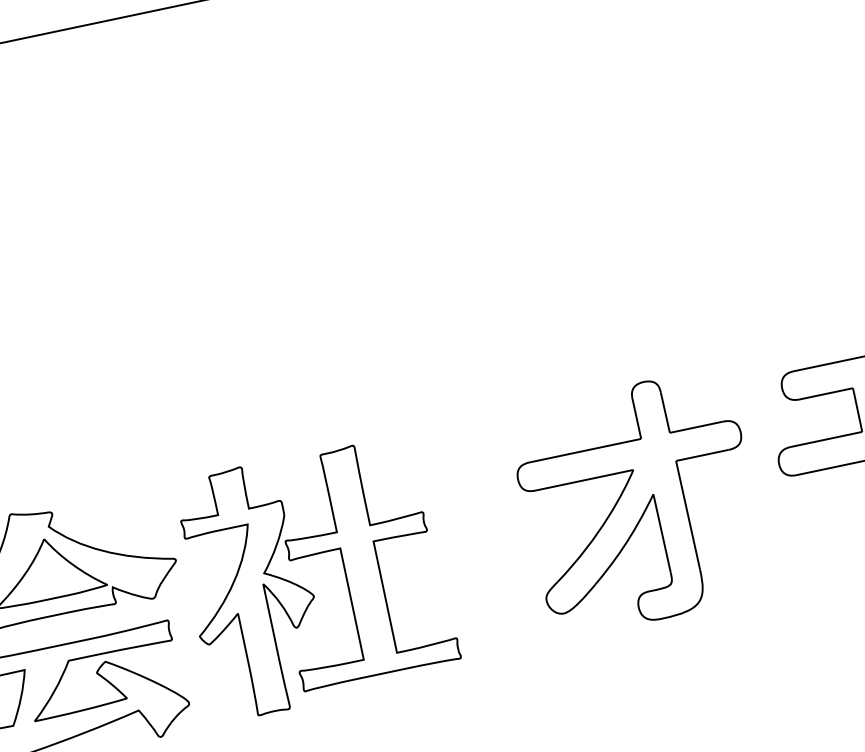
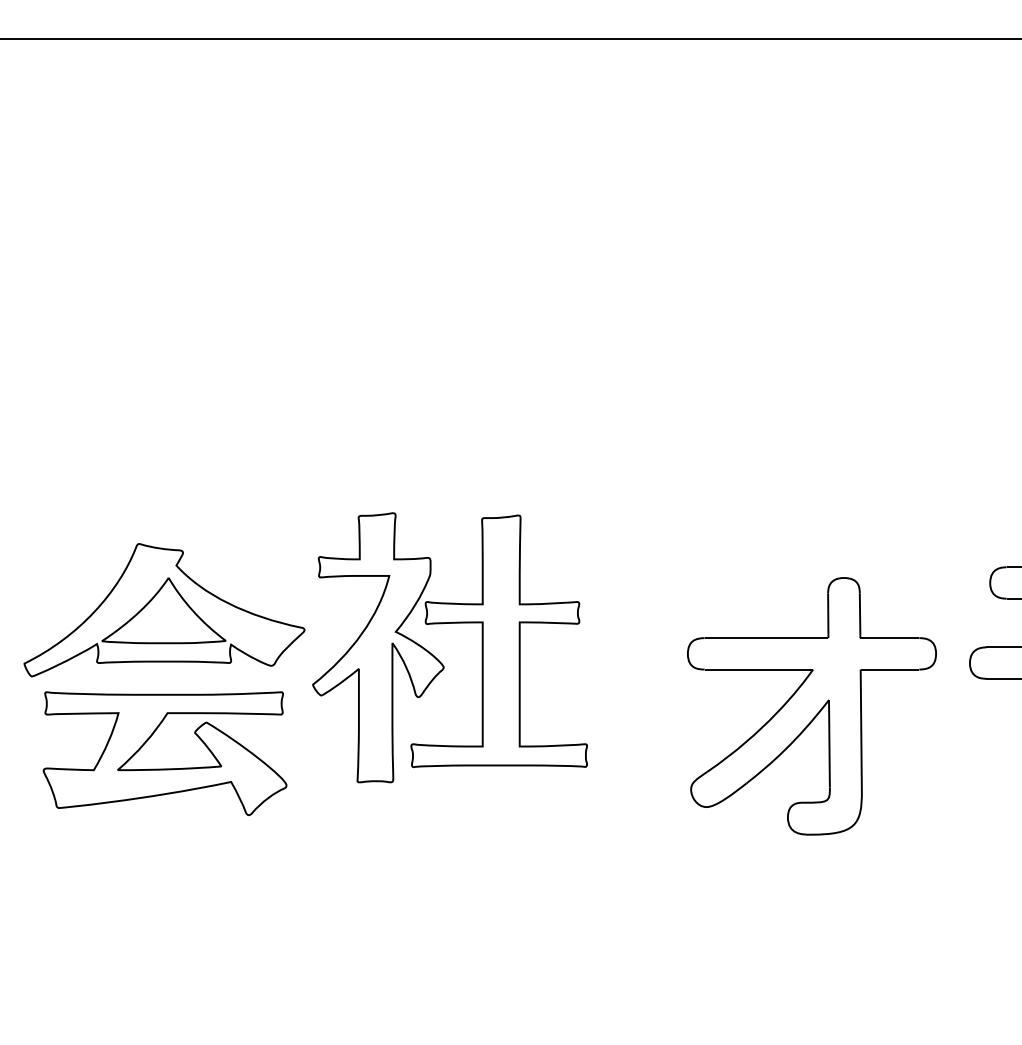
part: (638, 503) -> (811, 706), moved
part: (306, 589) -> (437, 658), moved

